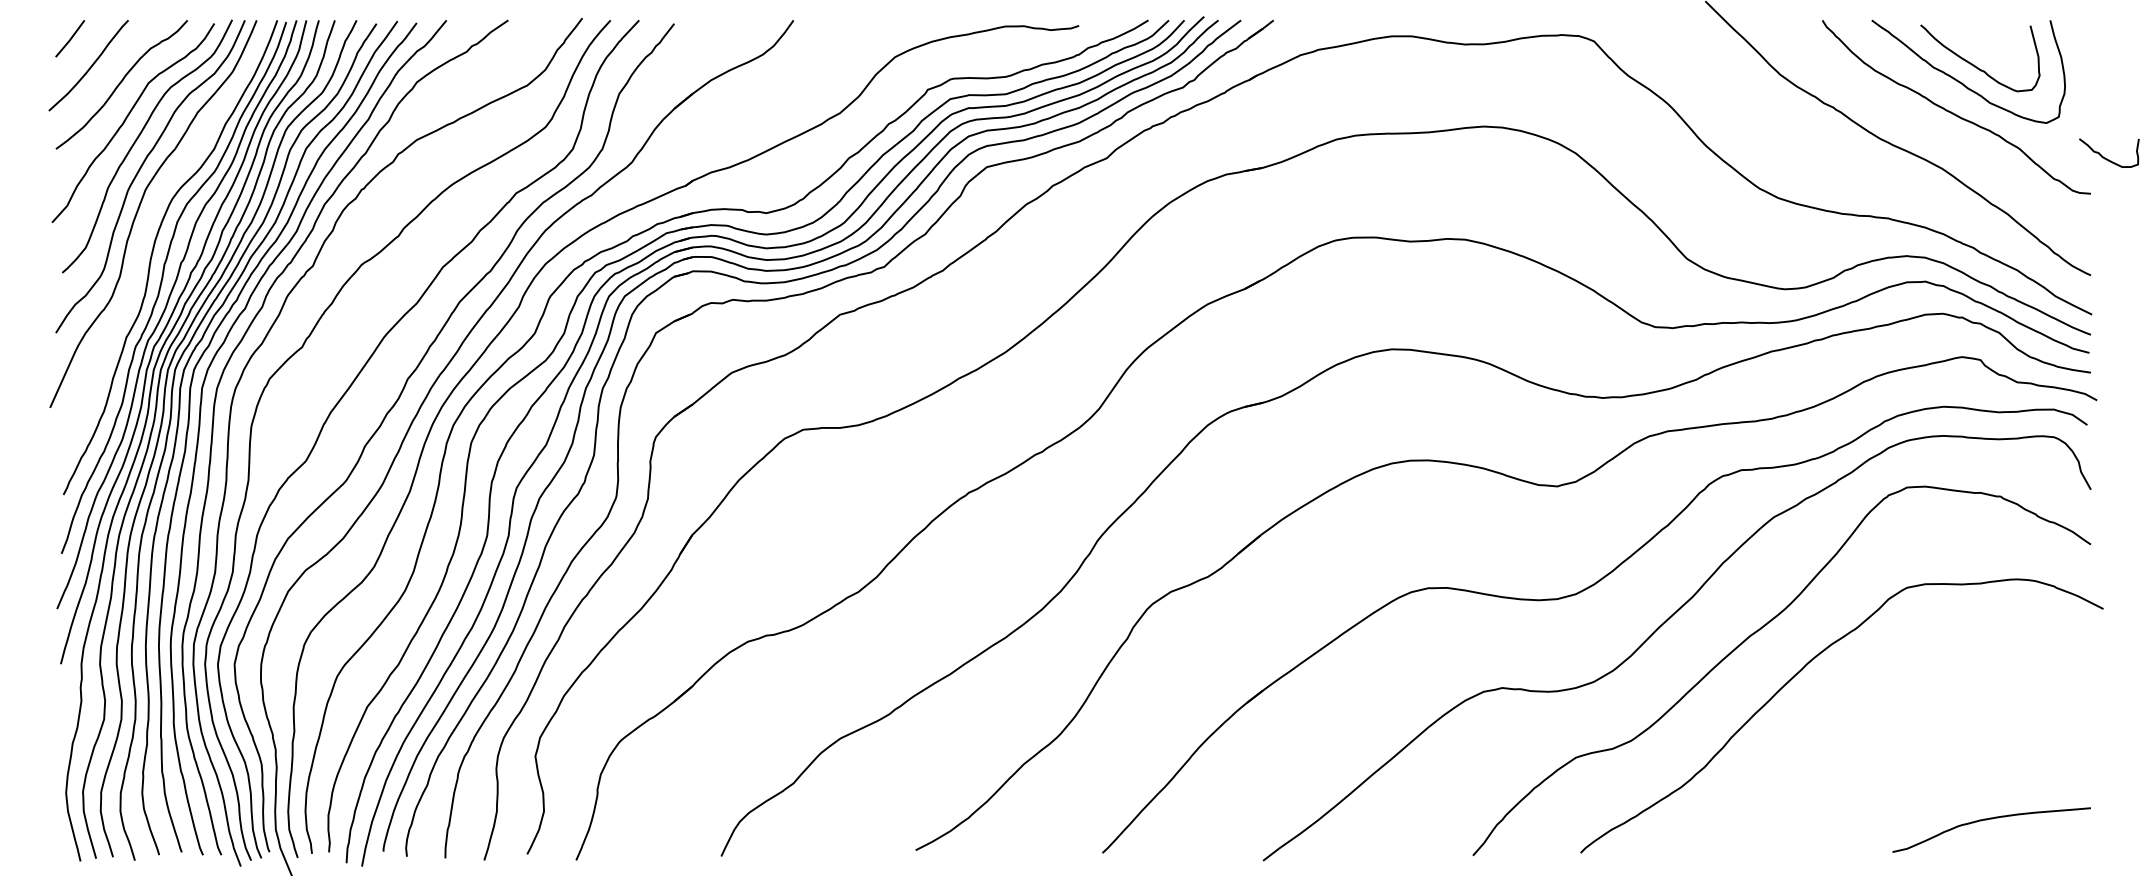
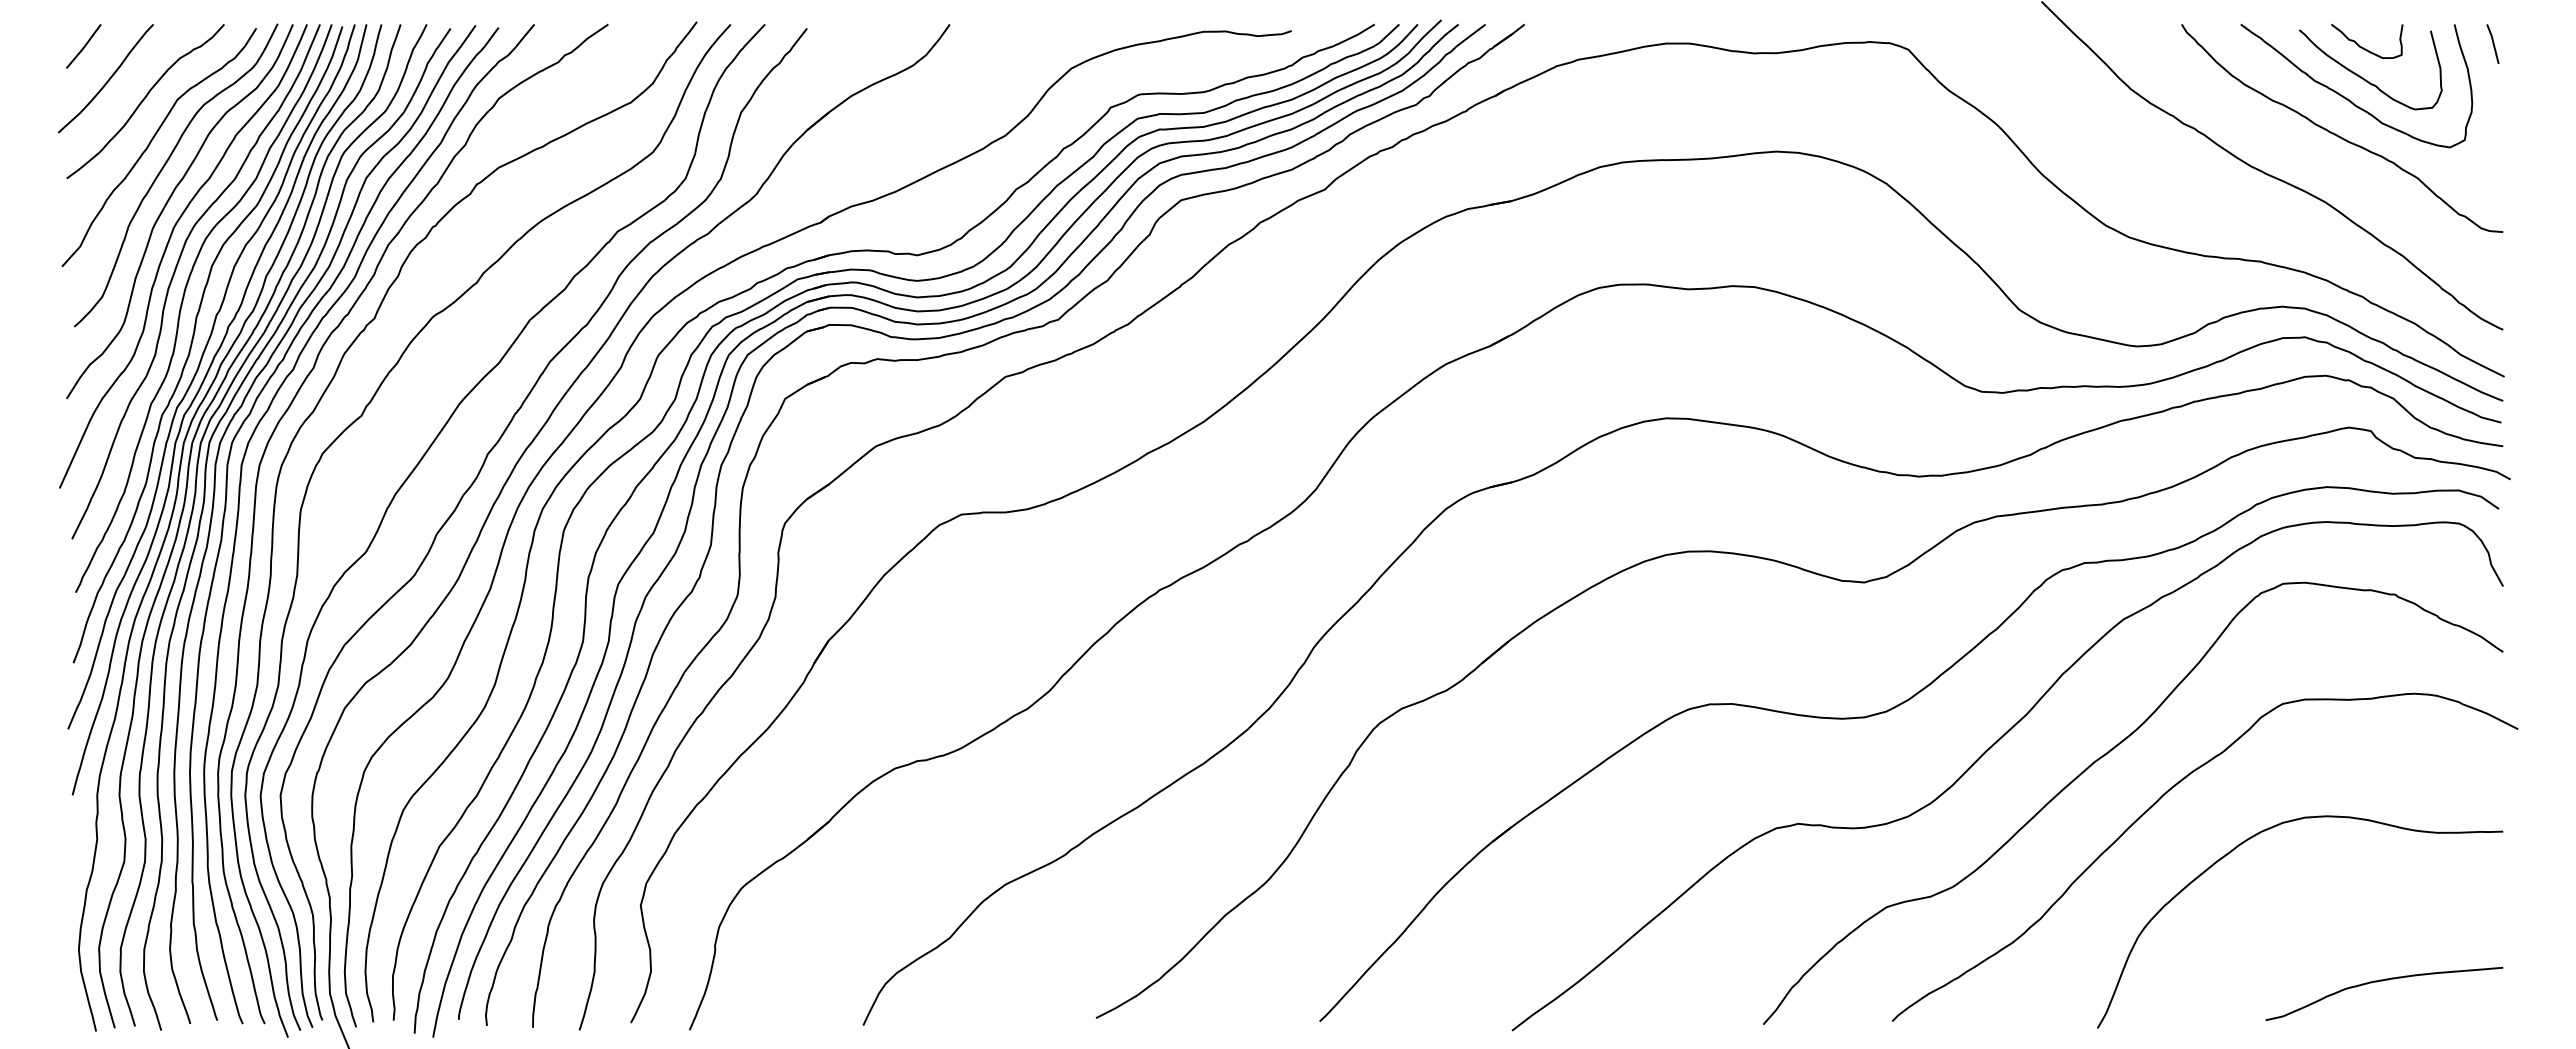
line: (2081, 36) -> (2492, 43), added
curve: (2106, 158) -> (2363, 47), moved
curve: (146, 230) -> (174, 275), added
curve: (1879, 701) -> (2250, 839), added

